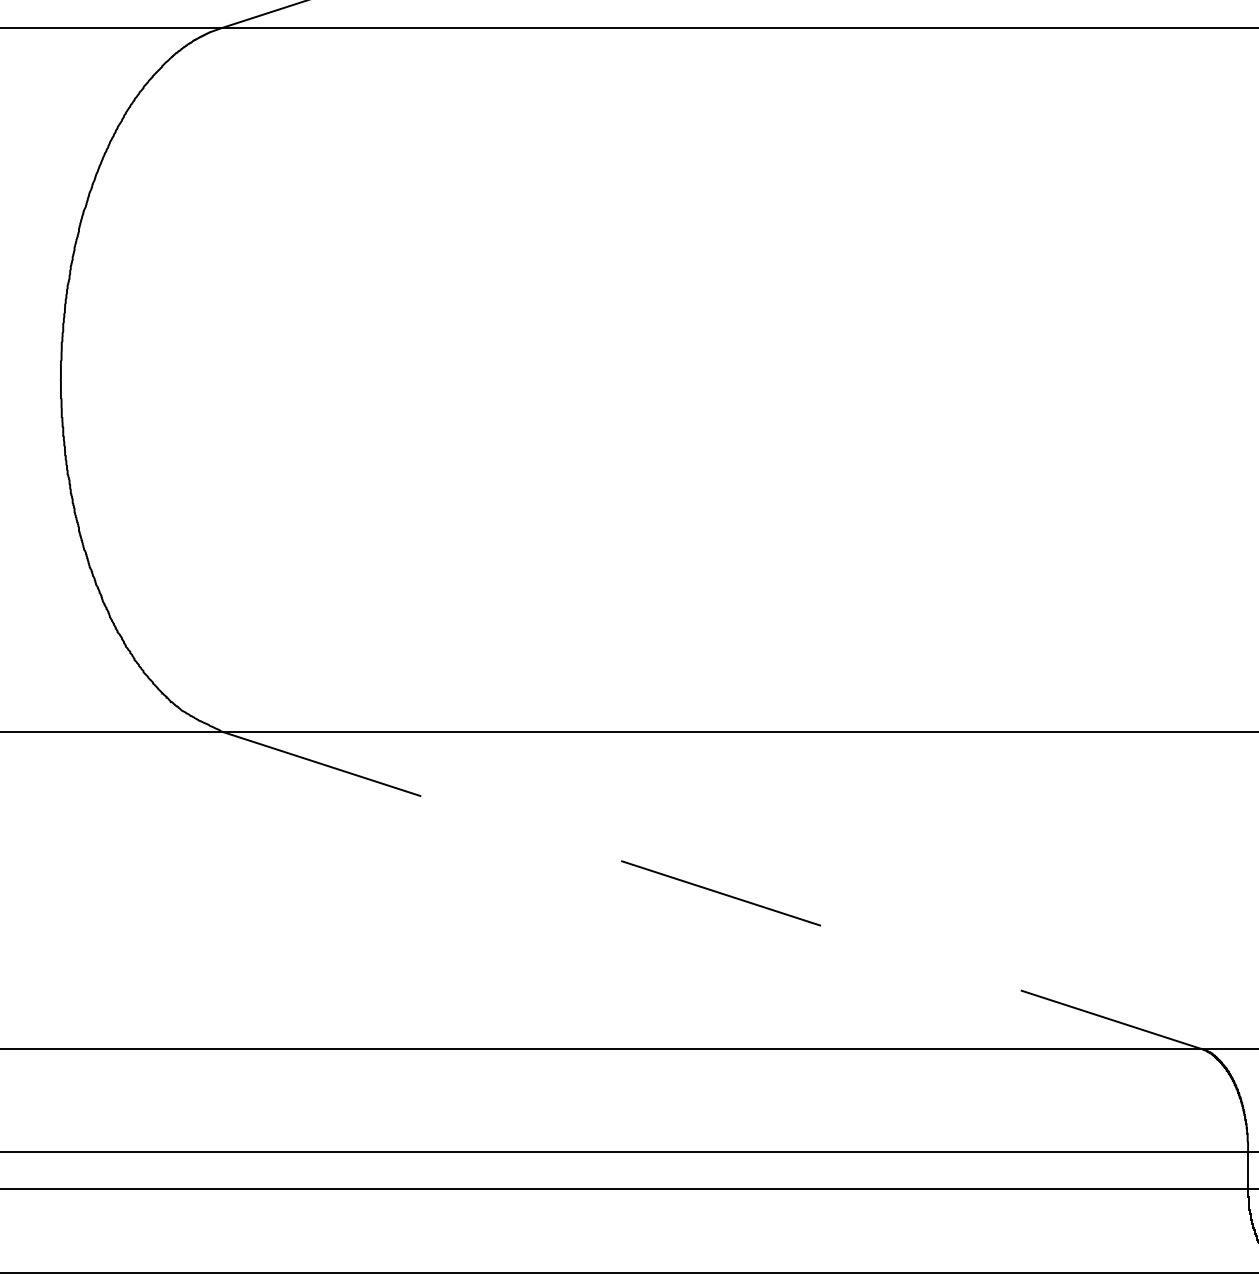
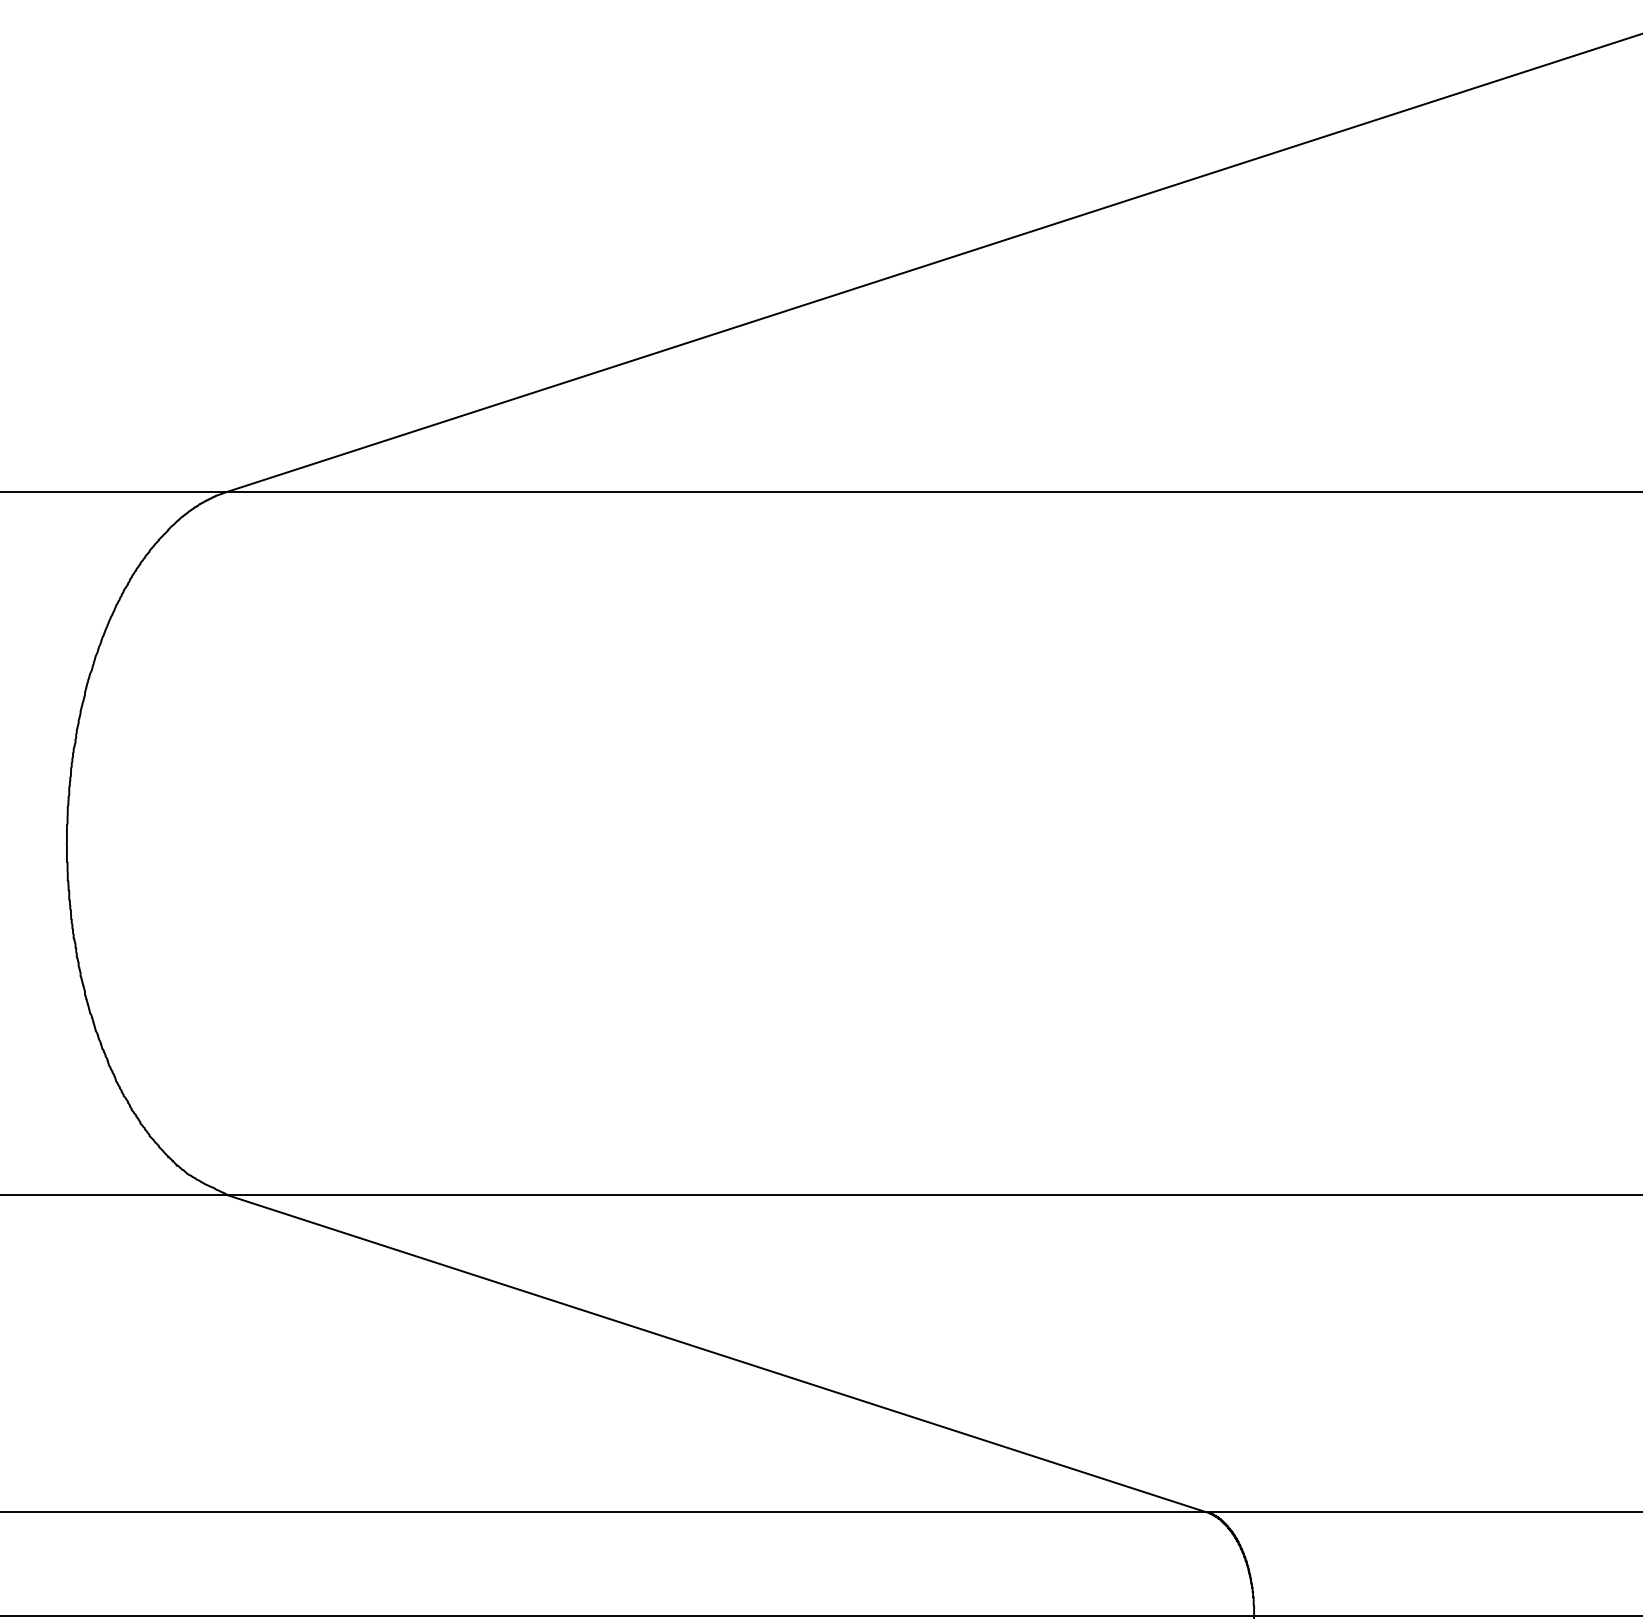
line: (711, 889) -> (717, 1353), dashed -> solid

